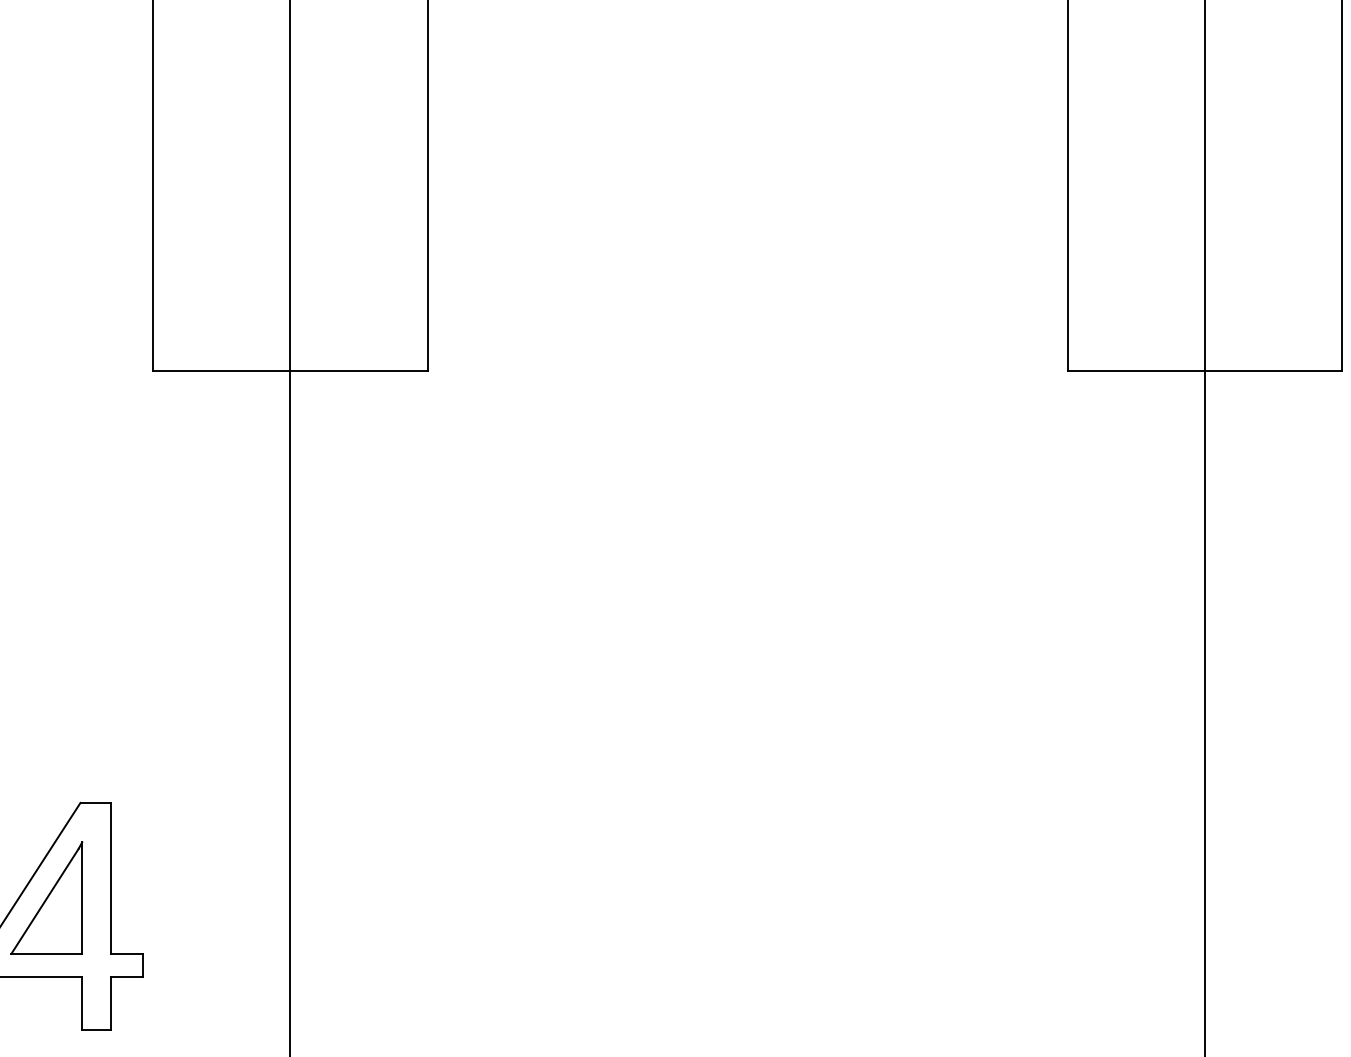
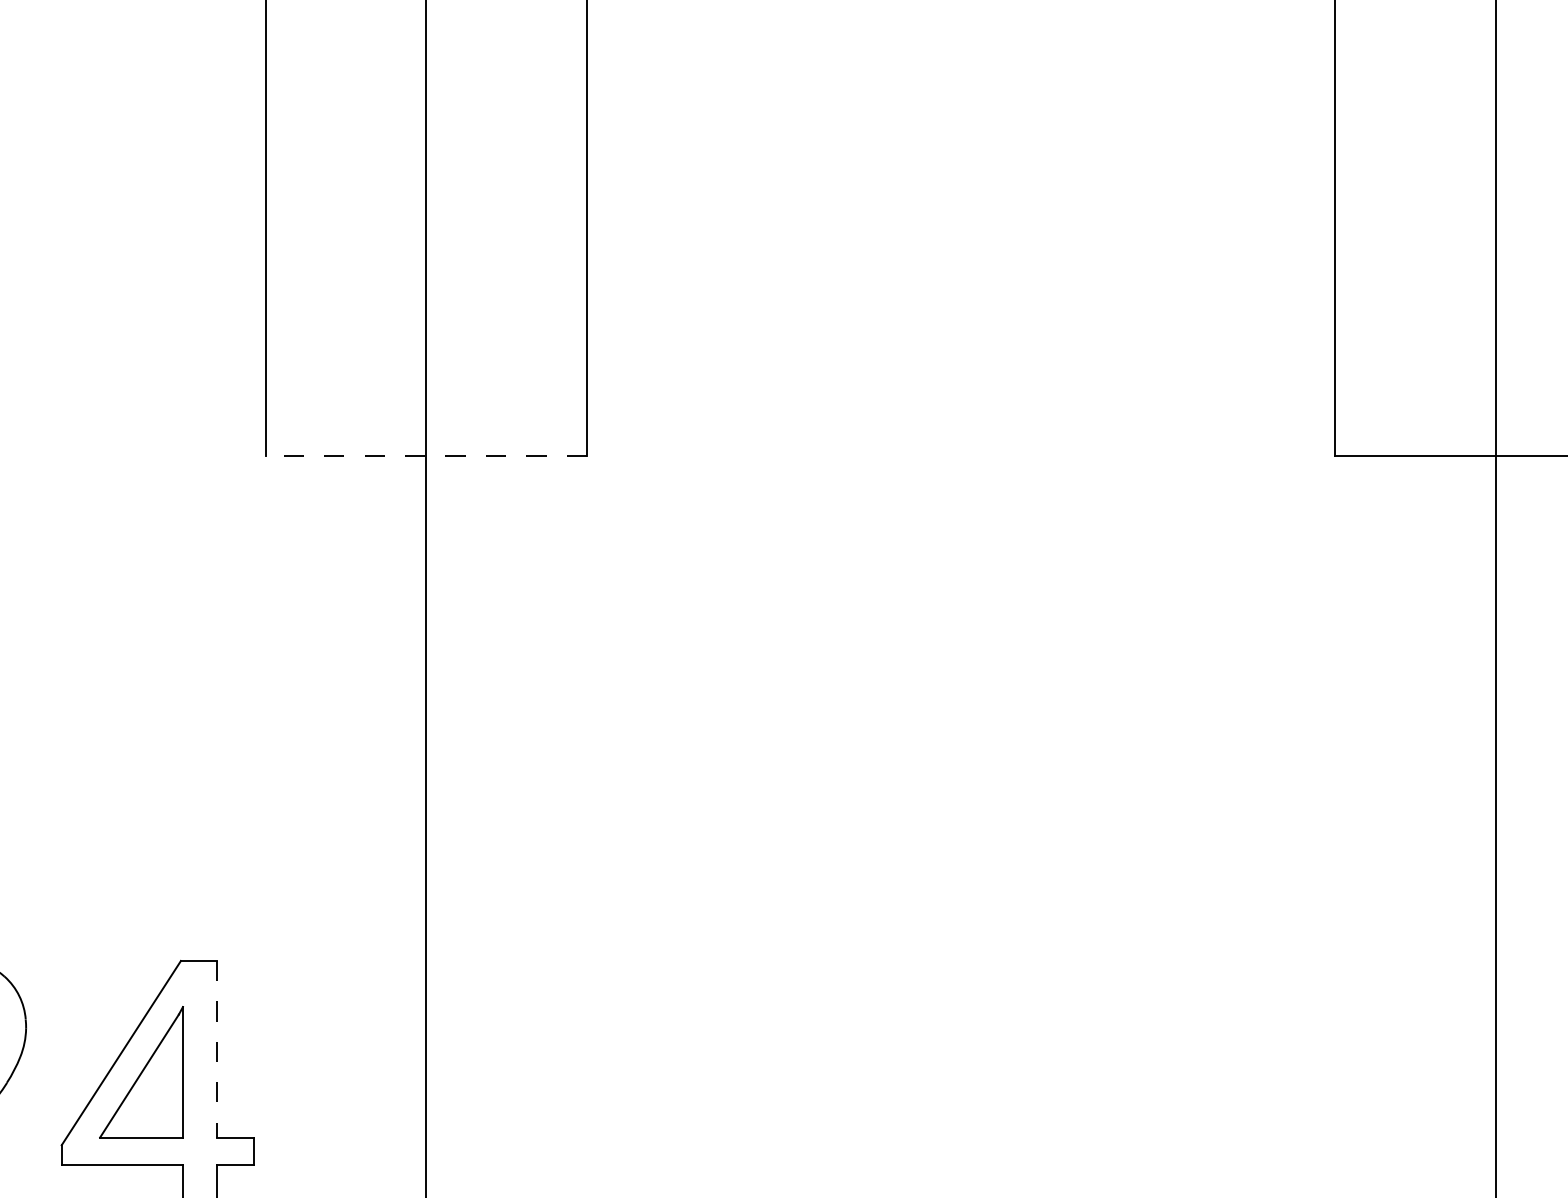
line: (289, 371) -> (425, 456), solid -> dashed
line: (111, 878) -> (217, 1049), solid -> dashed

